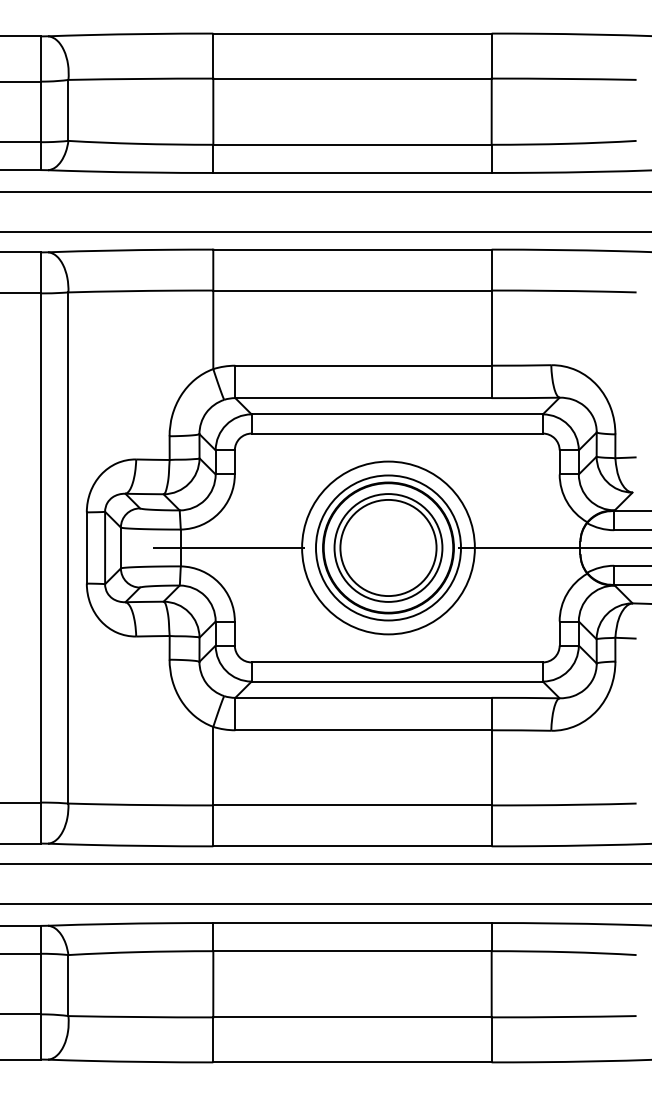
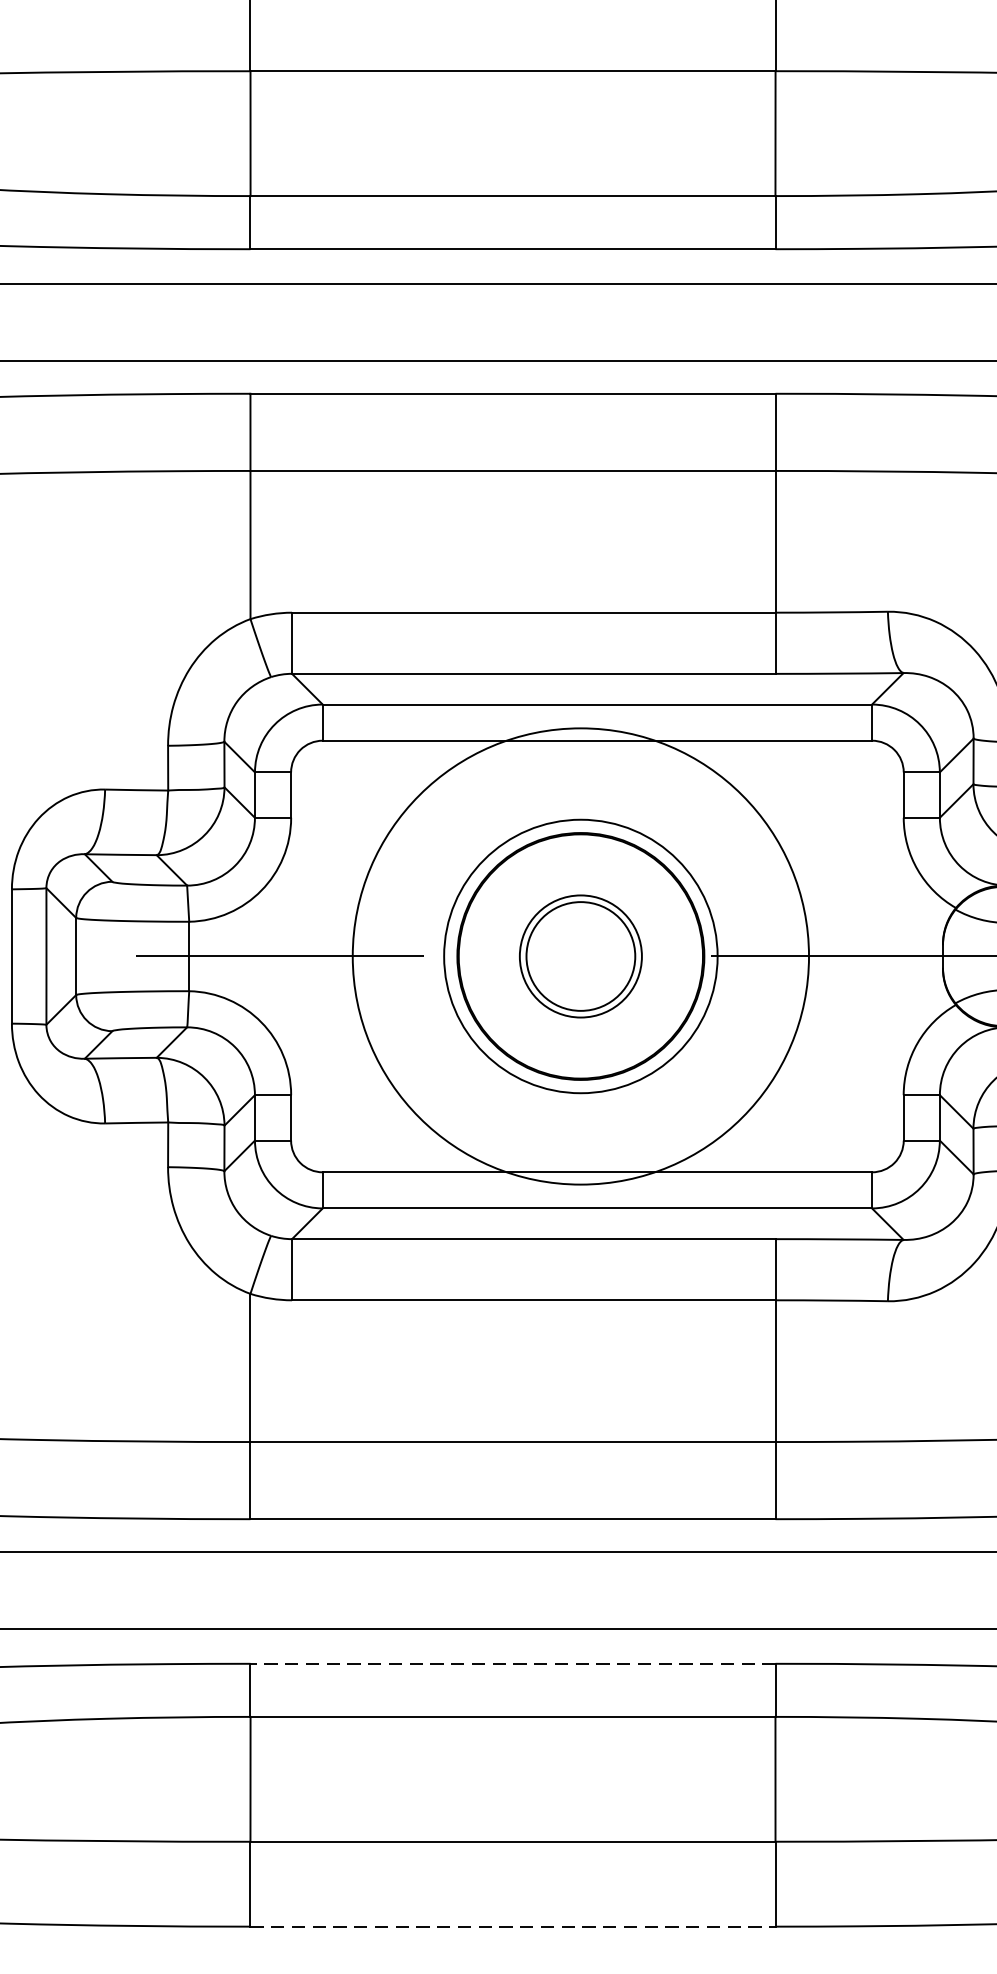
circle: (388, 547) -> (580, 955), size x1.4
part: (388, 547) -> (580, 955), size x0.6
line: (351, 923) -> (511, 1664), solid -> dashed
line: (352, 1062) -> (513, 1926), solid -> dashed

